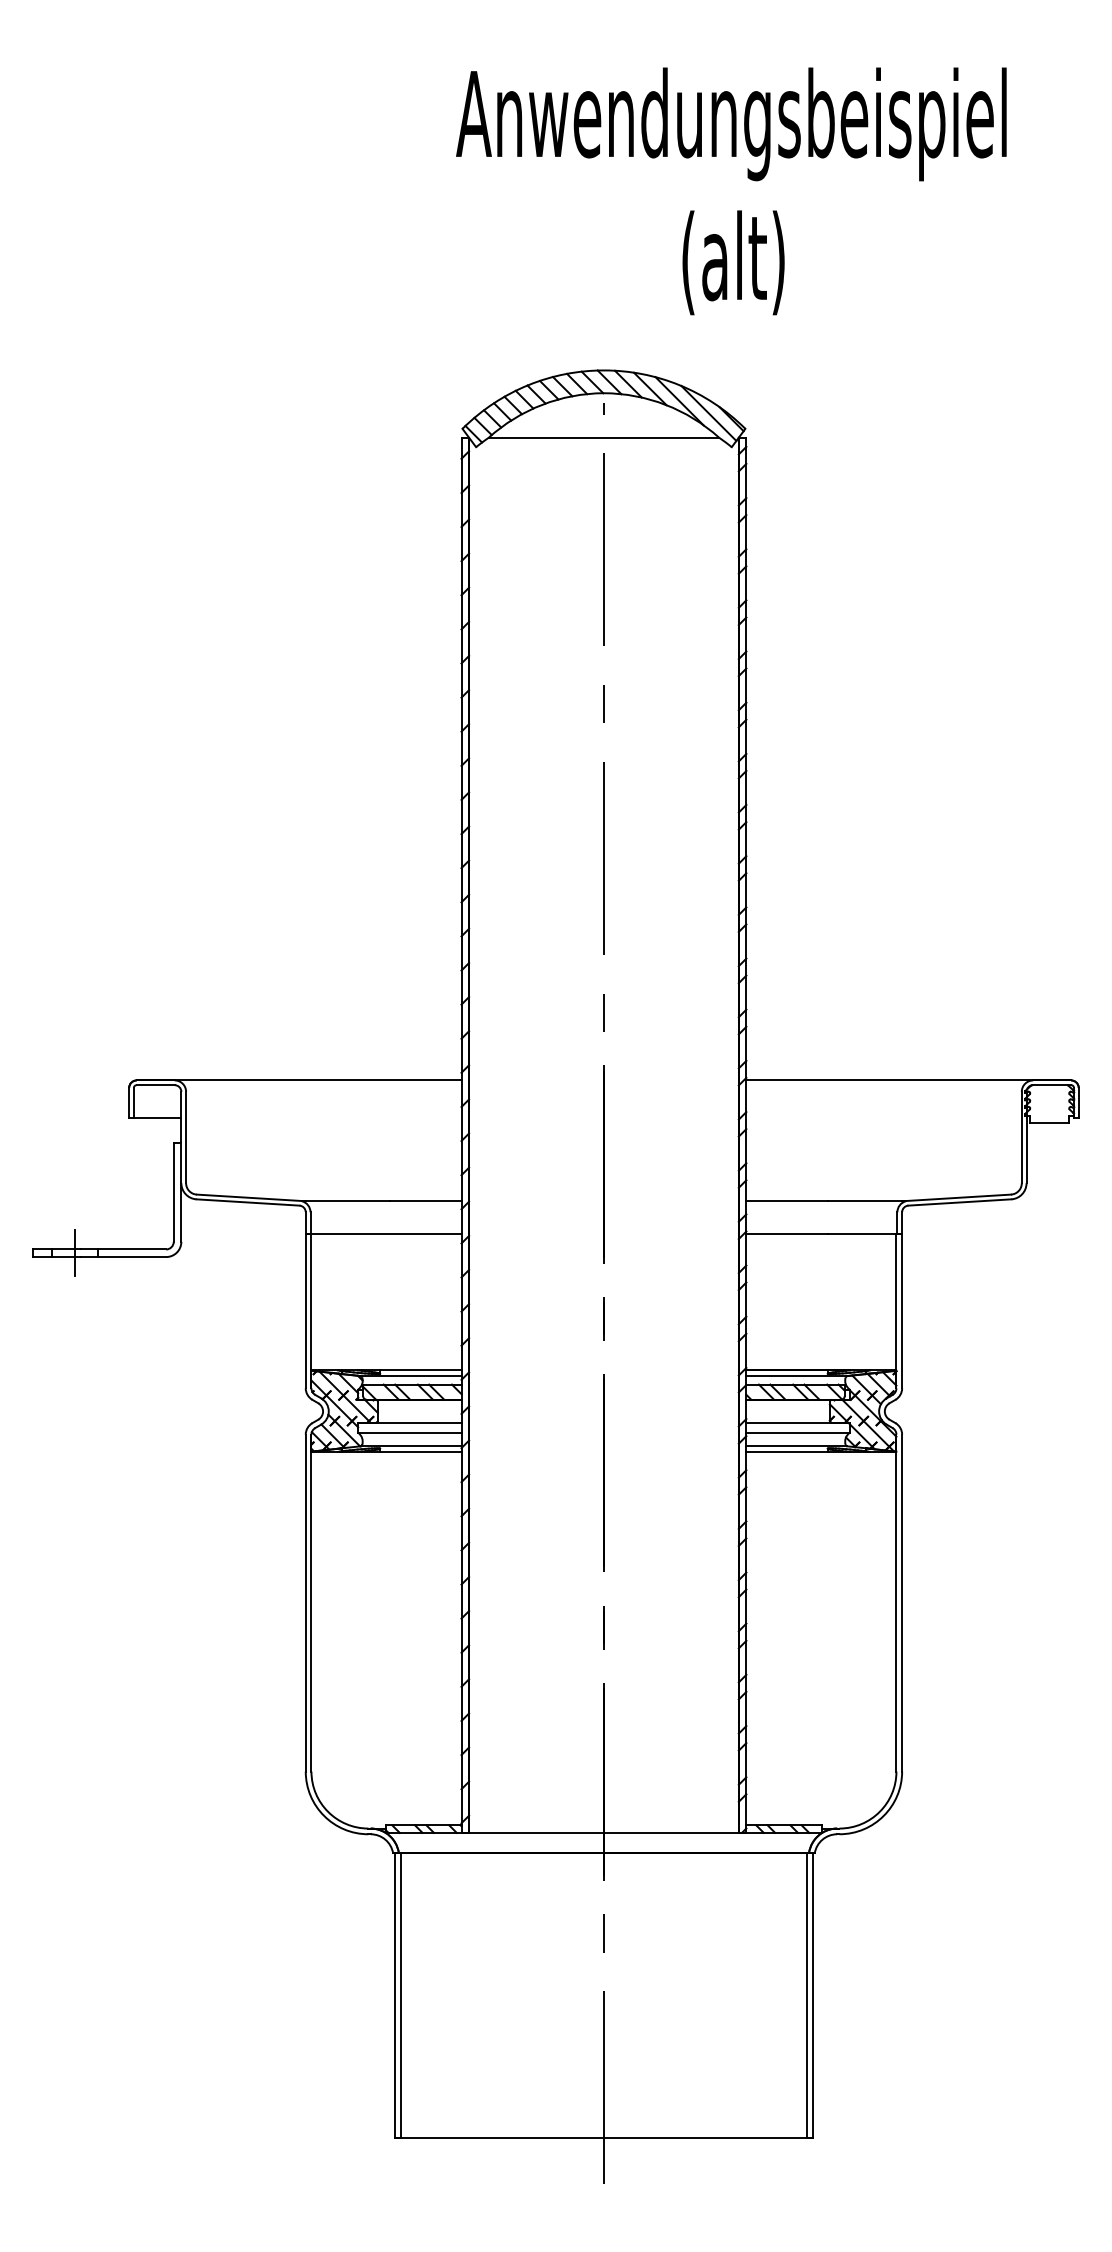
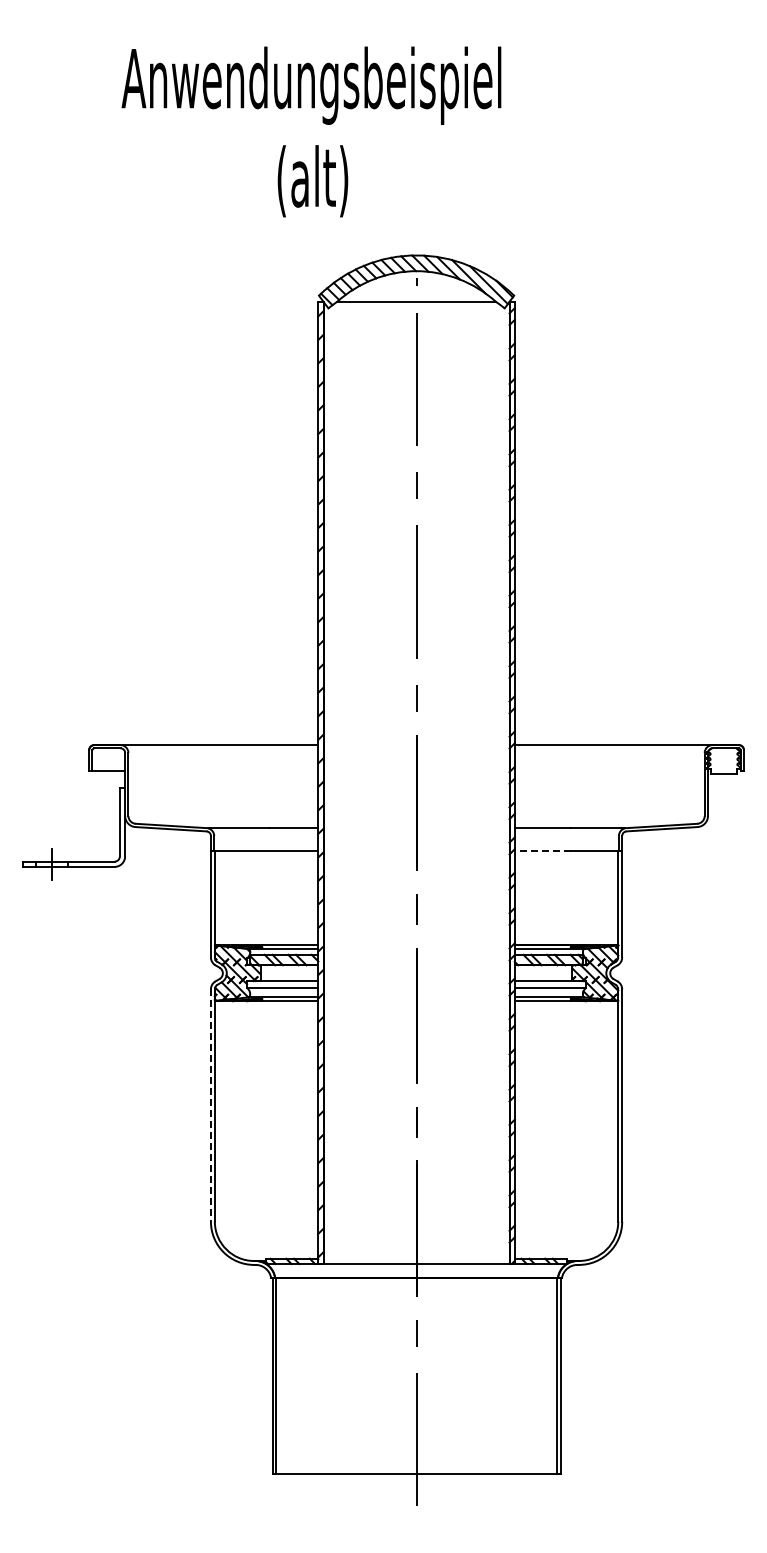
text: (731, 190) -> (311, 131), moved
line: (786, 1234) -> (542, 851), solid -> dashed
line: (305, 1604) -> (210, 1106), solid -> dashed

